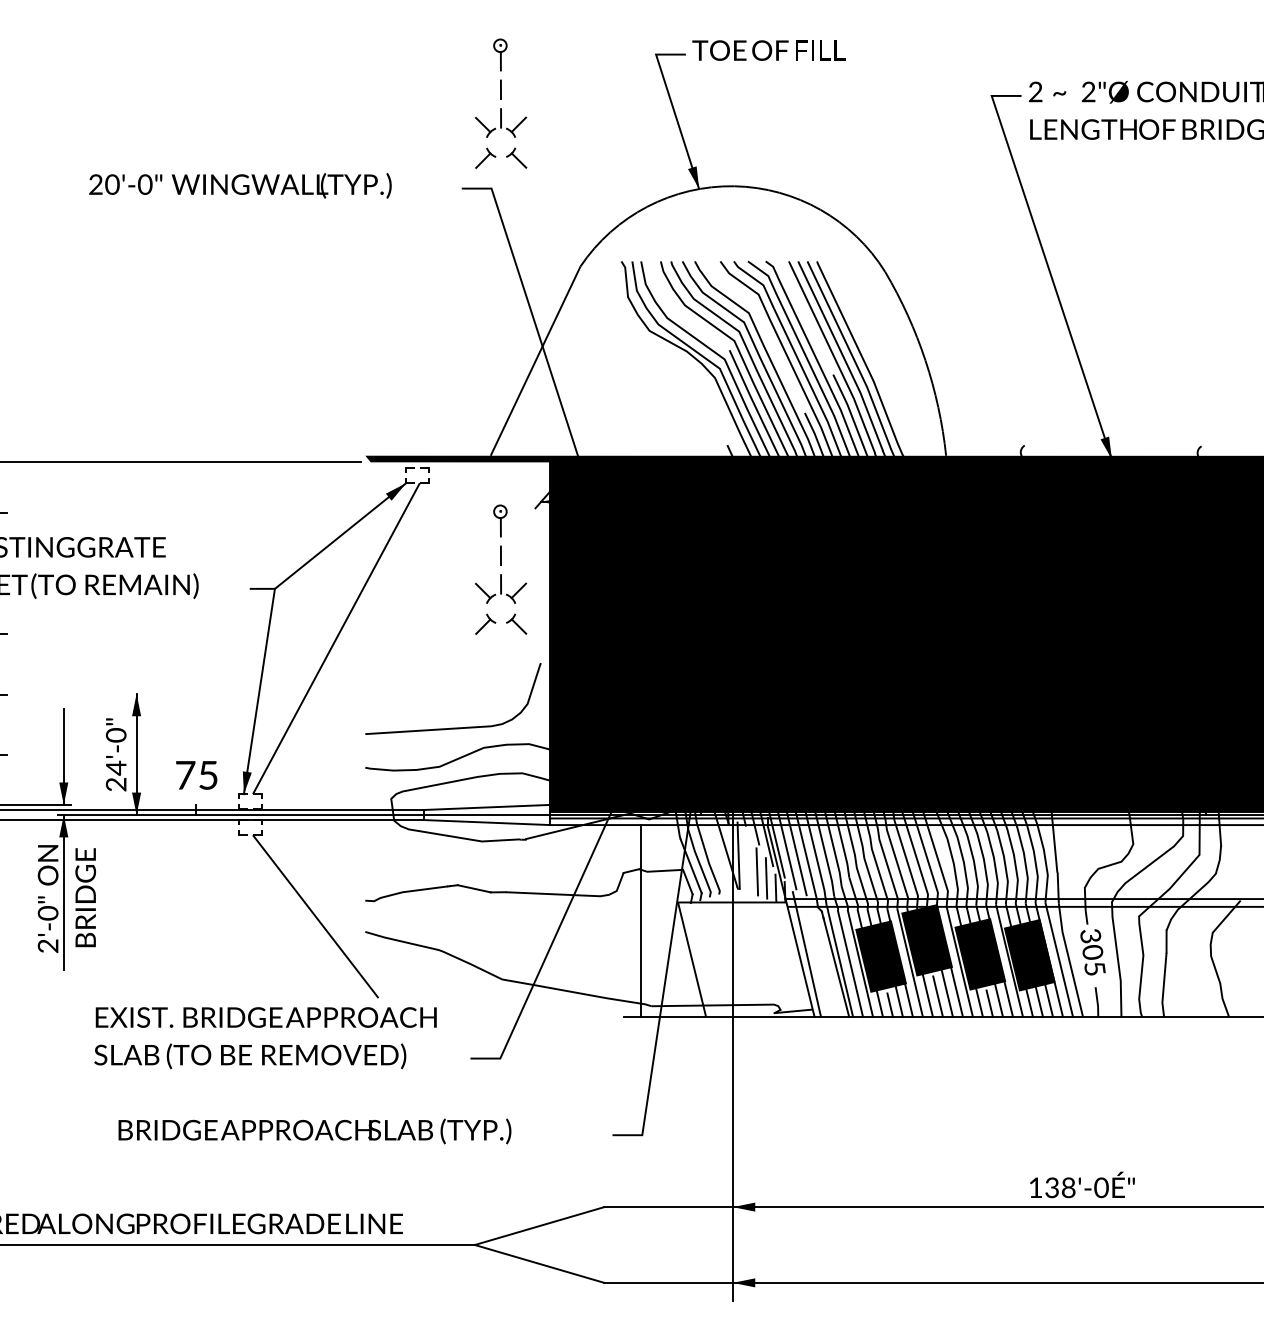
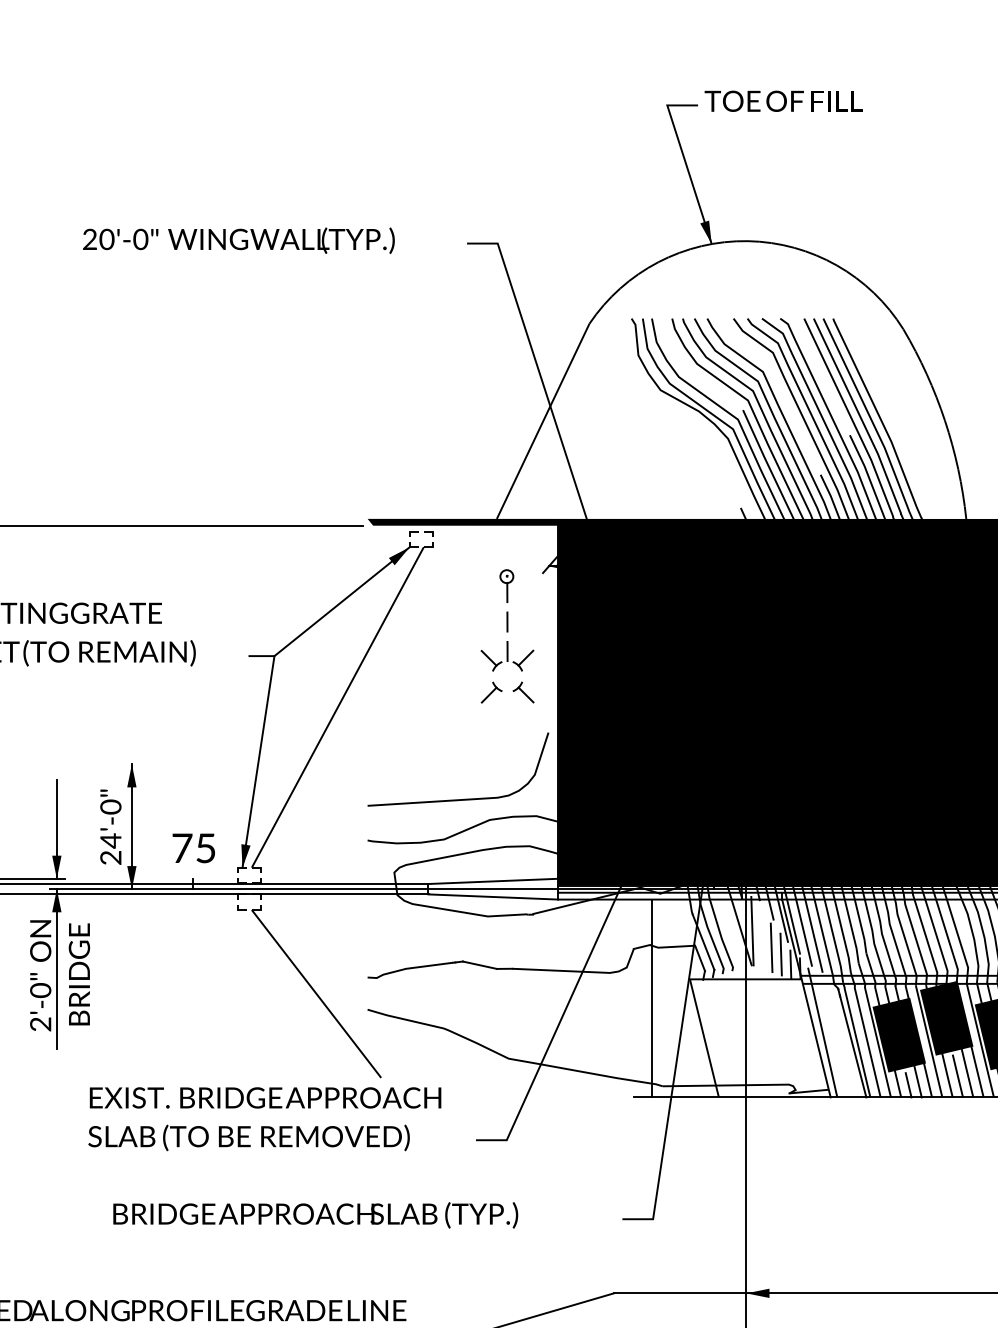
part: (501, 103) -> (507, 155), removed

